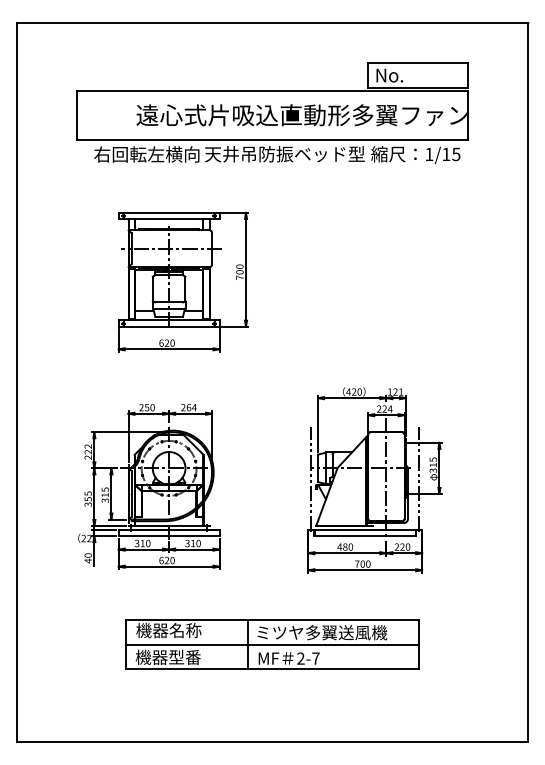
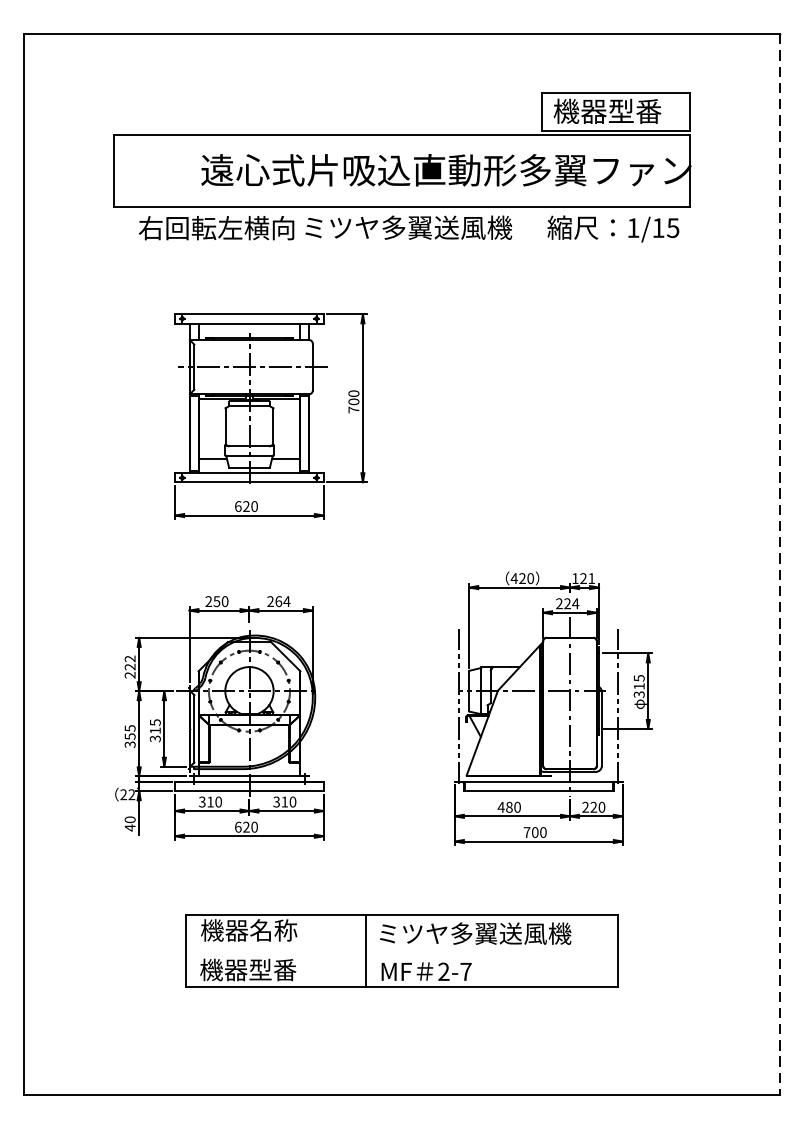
text: (411, 74) -> (607, 110), No. -> 機器型番
text: (284, 154) -> (419, 228), 天井吊防振ベッド型 -> ミツヤ多翼送風機
line: (528, 382) -> (779, 564), solid -> dashed
line: (272, 644) -> (402, 951), removed

